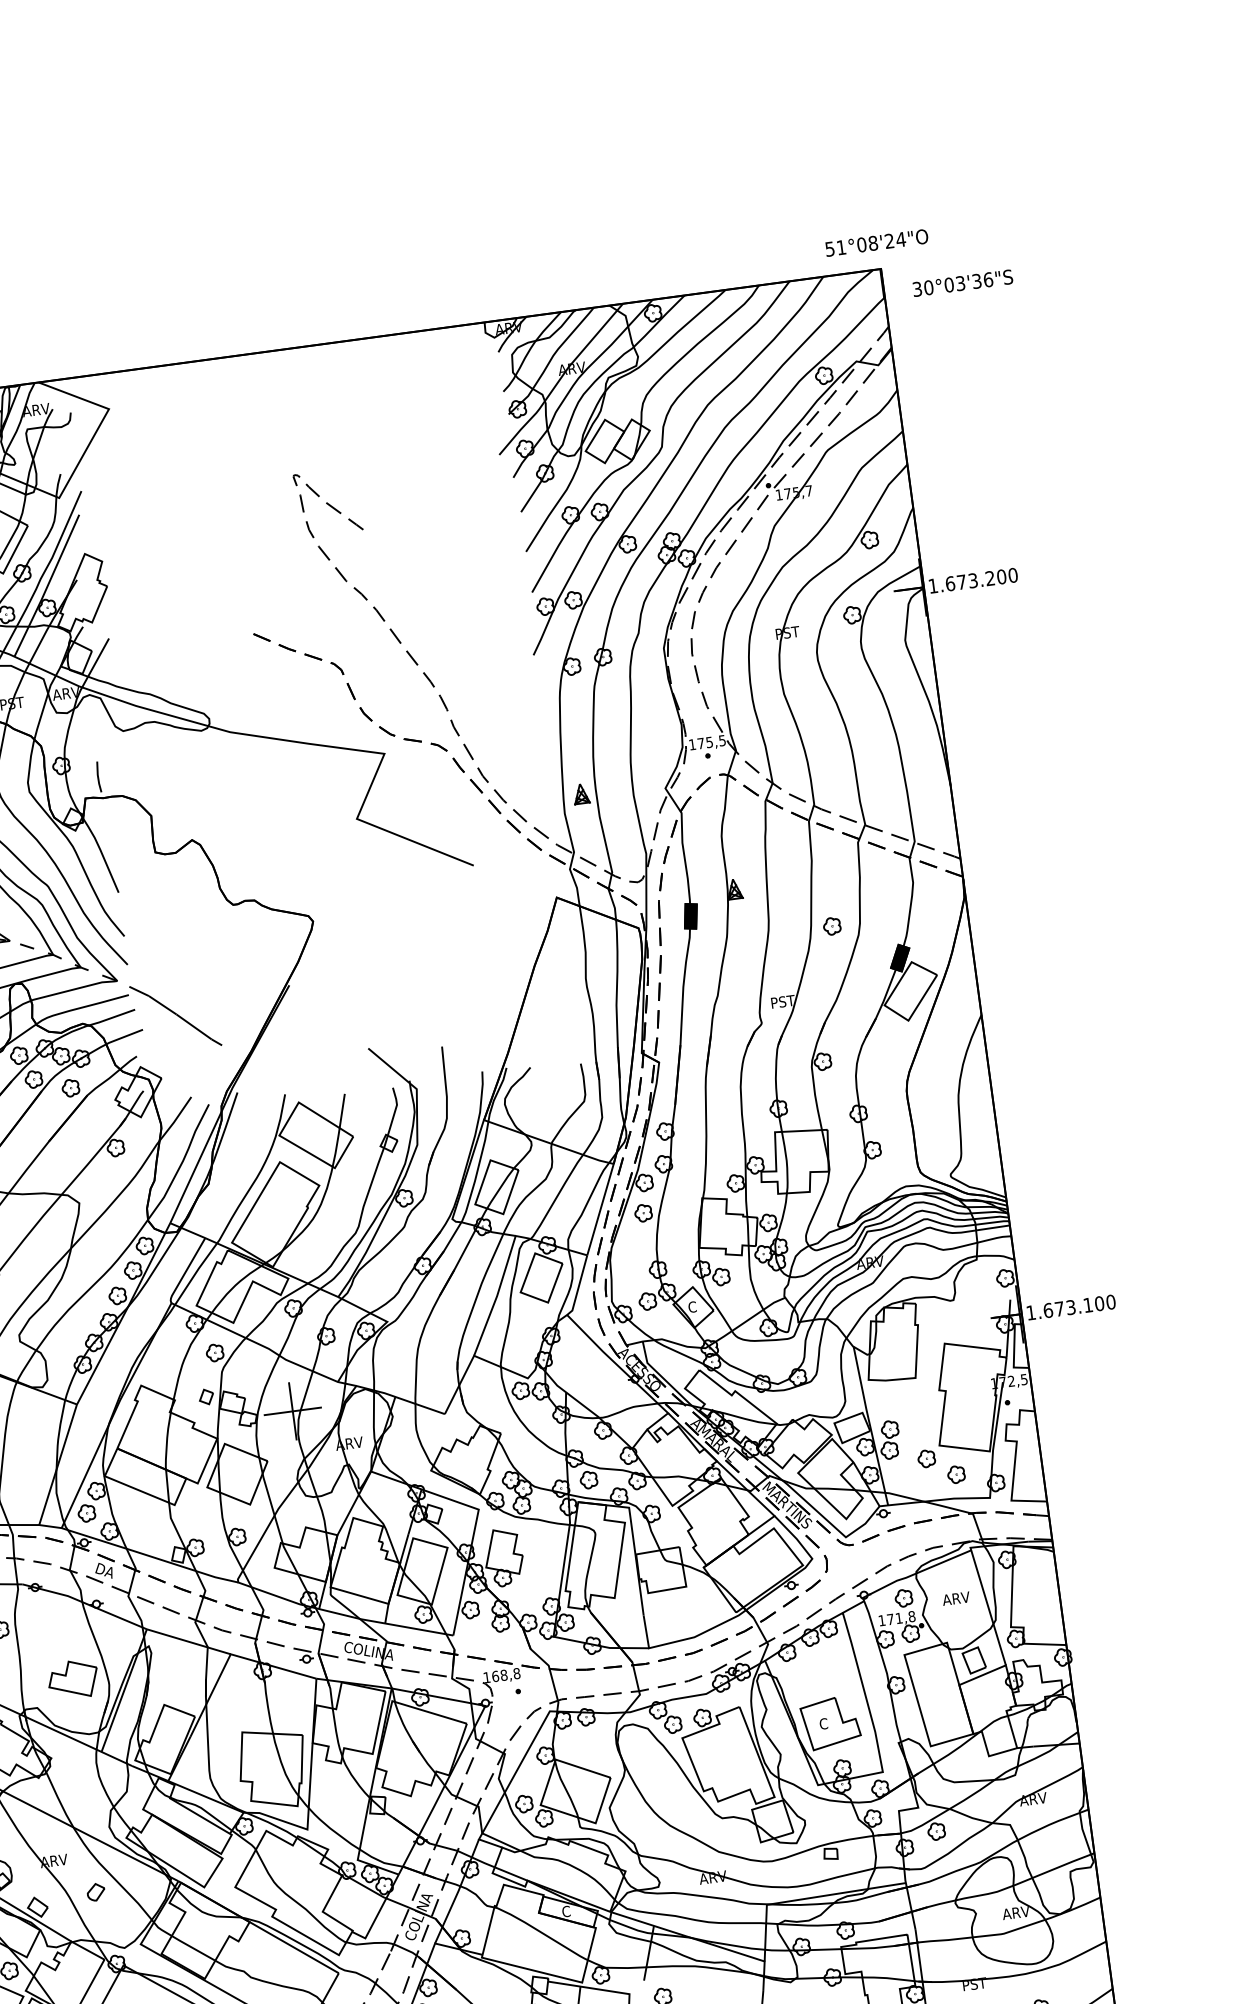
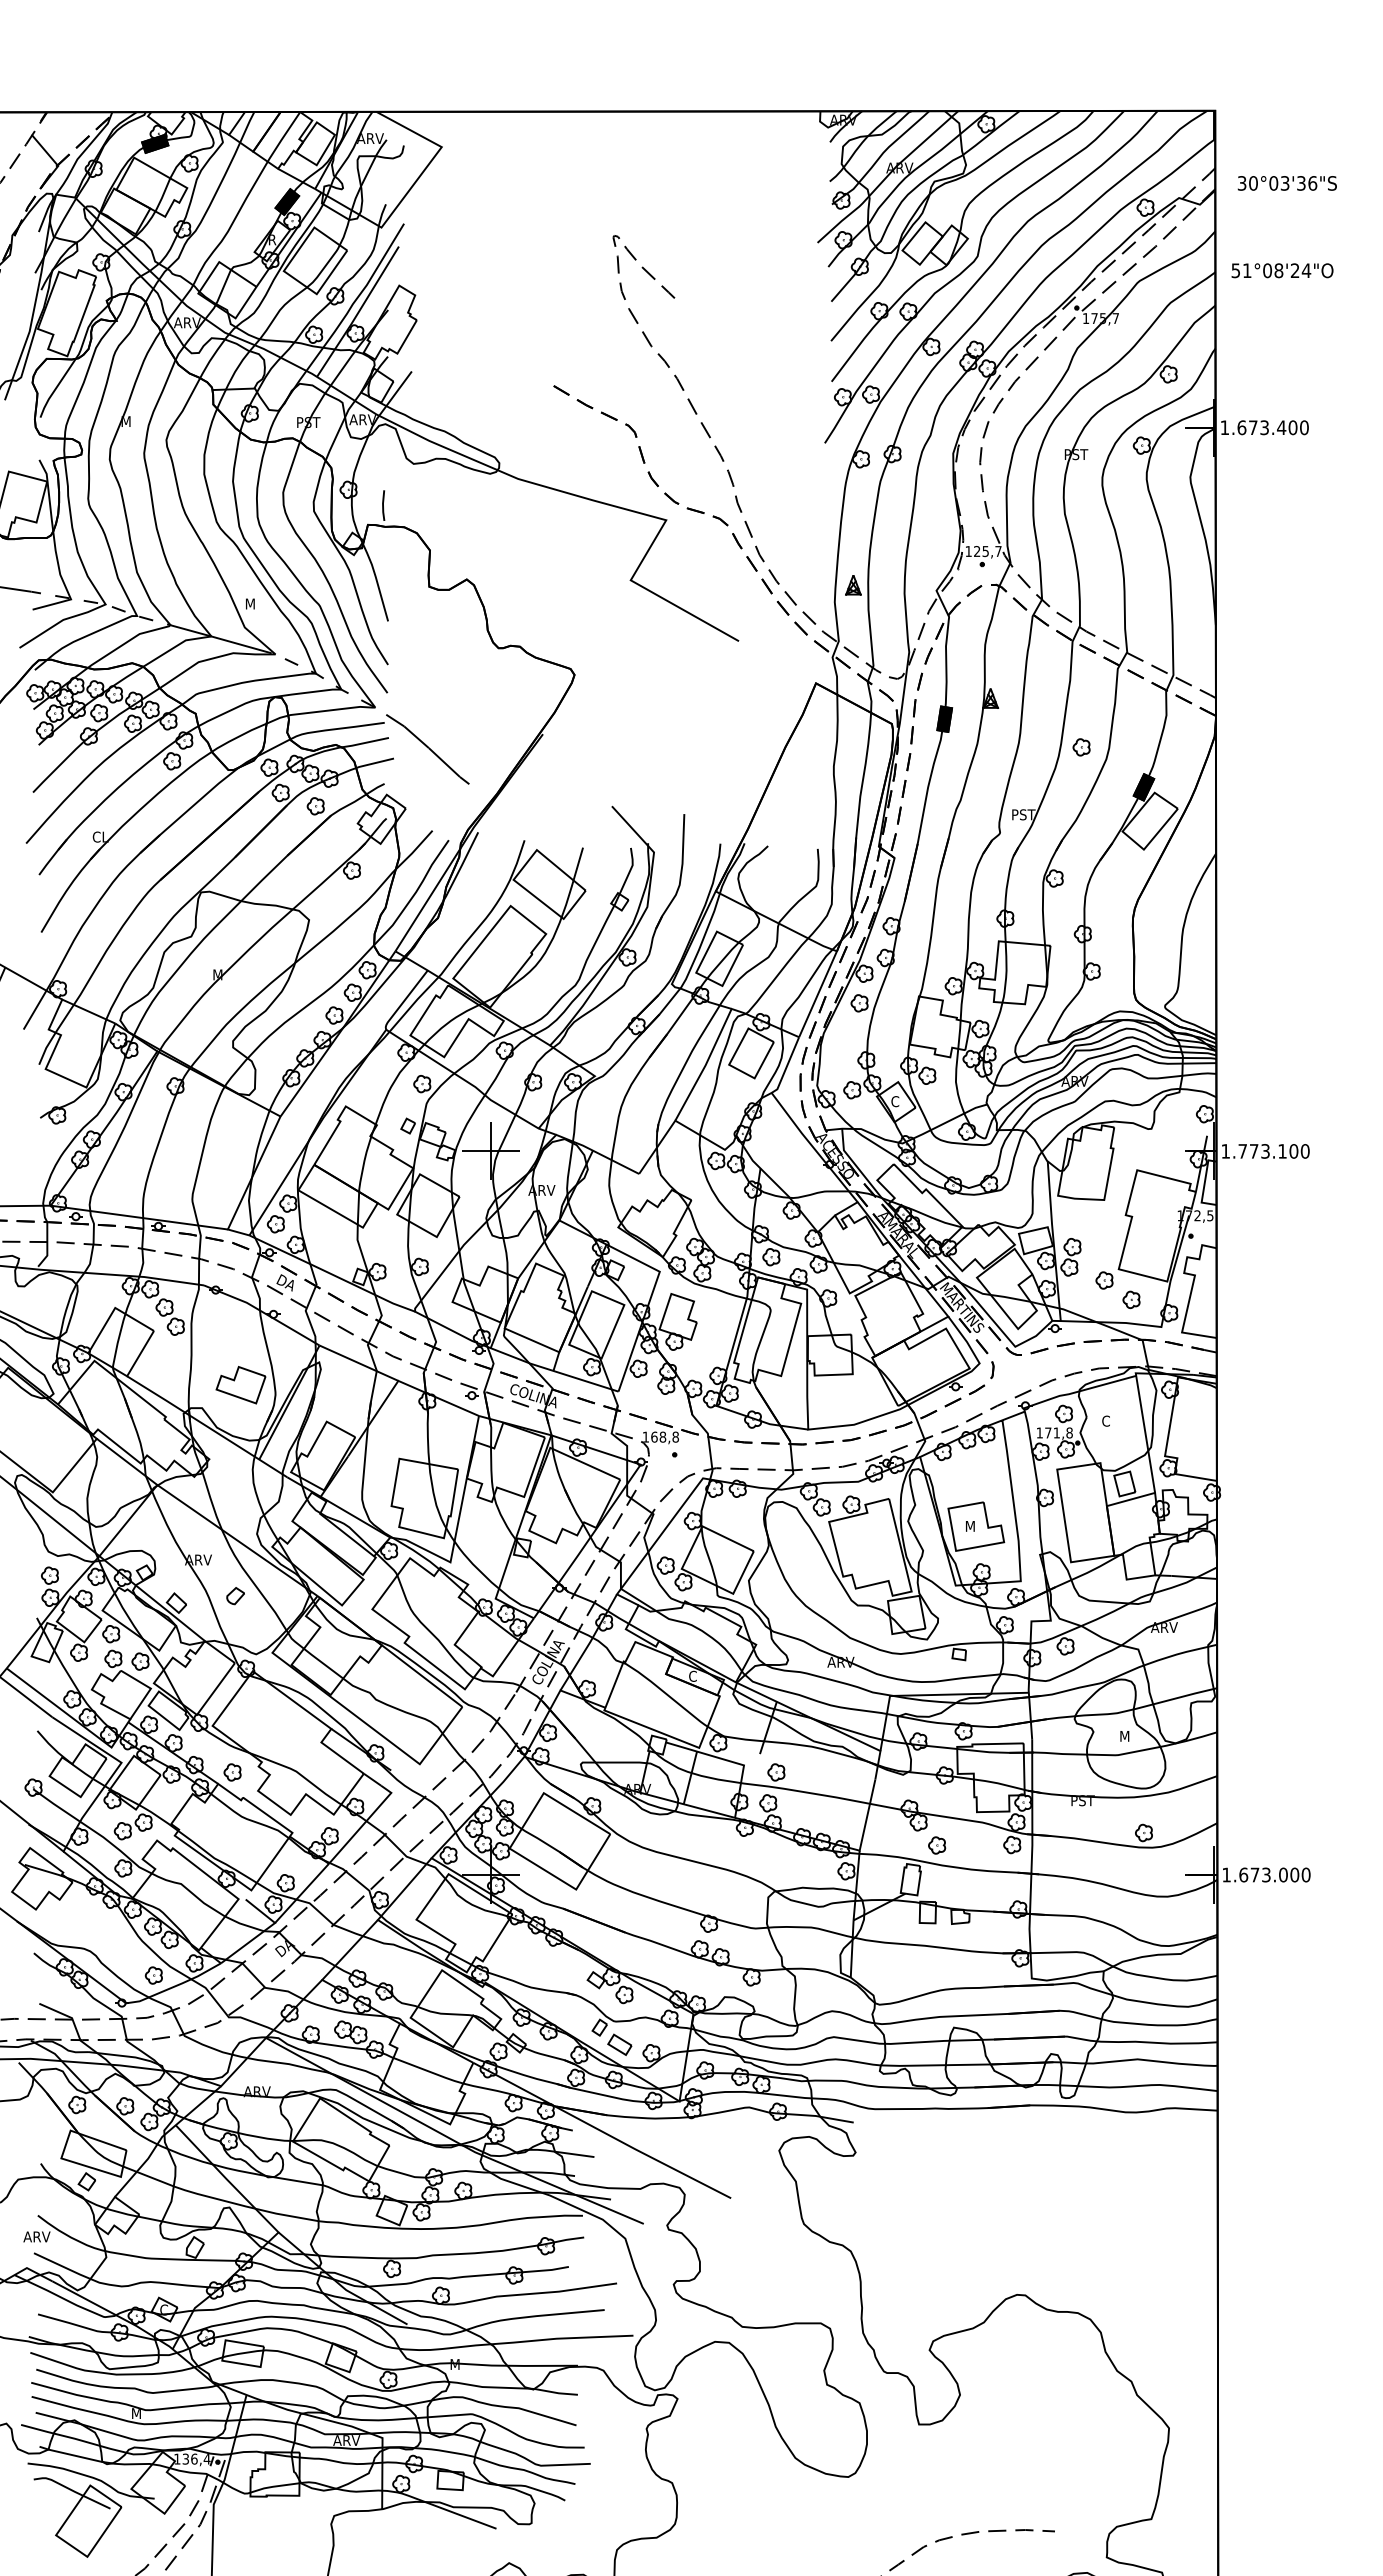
text: (876, 242) -> (1282, 270), moved
text: (962, 283) -> (1286, 183), moved
text: (990, 578) -> (1281, 427), 1.673.200 -> 1.673.400
text: (711, 742) -> (987, 551), 175,5 -> 125,7
text: (1047, 1310) -> (1242, 1151), 1.673.100 -> 1.773.100
text: (955, 1598) -> (1114, 1420), ARV -> C
text: (823, 1722) -> (969, 1525), C -> M
text: (1015, 1913) -> (1132, 1736), ARV -> M

